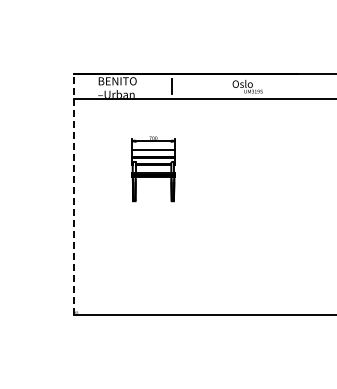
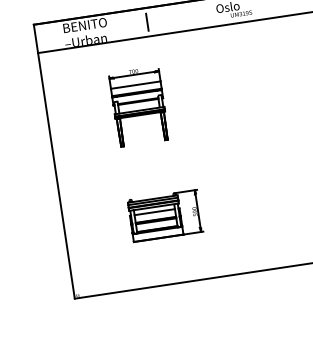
part: (153, 169) -> (139, 107), moved
line: (73, 193) -> (53, 160), dashed -> solid
part: (162, 255) -> (165, 216), added

